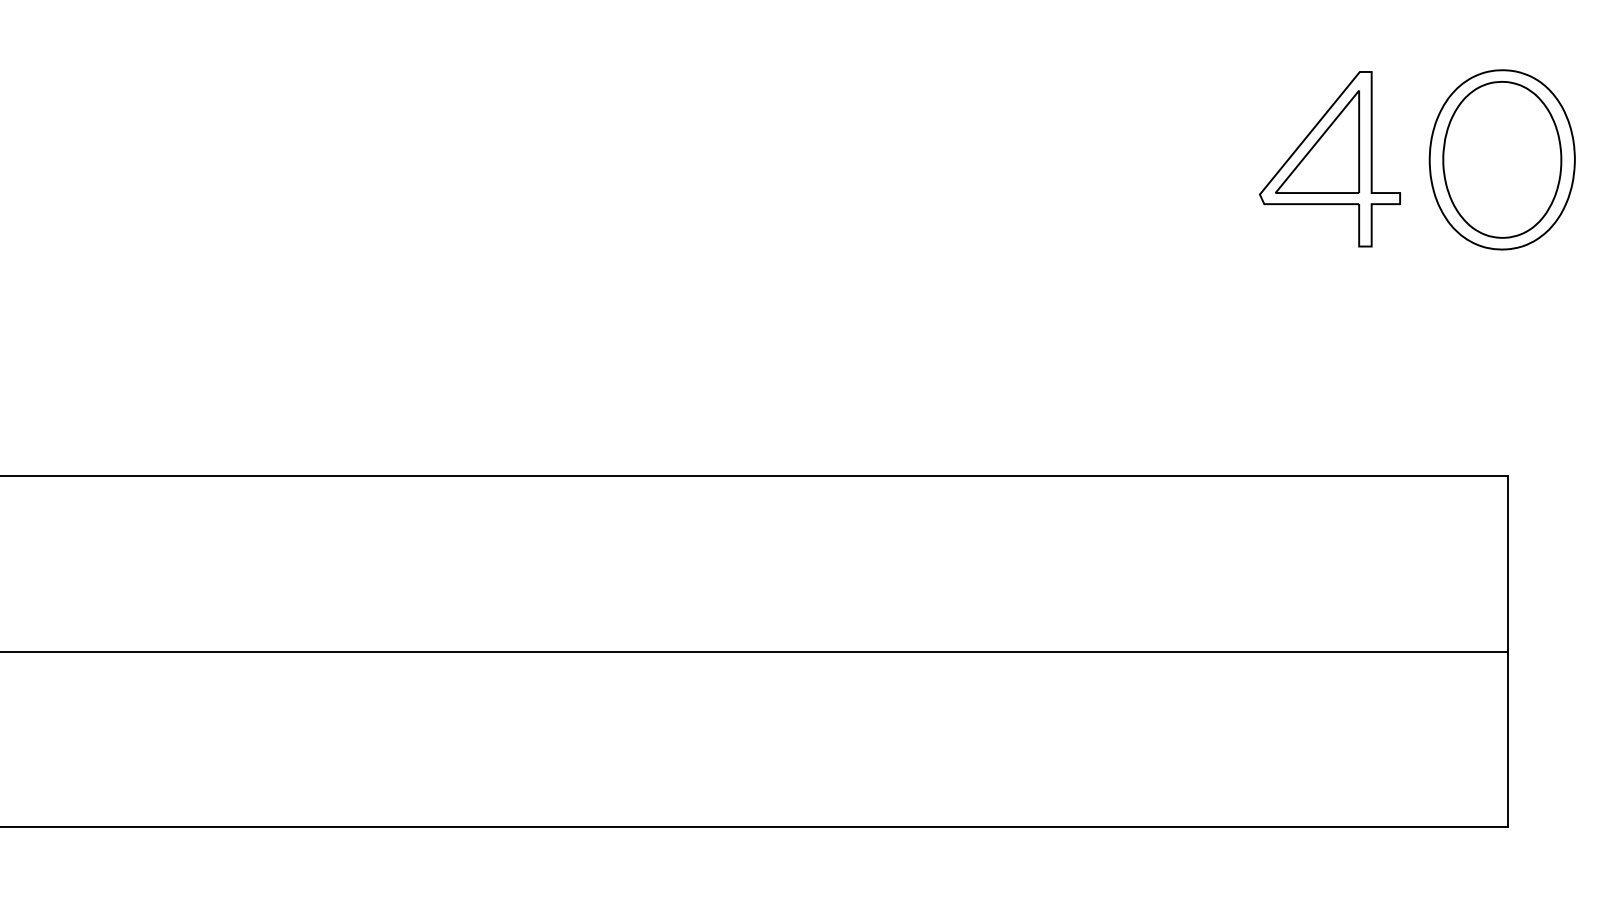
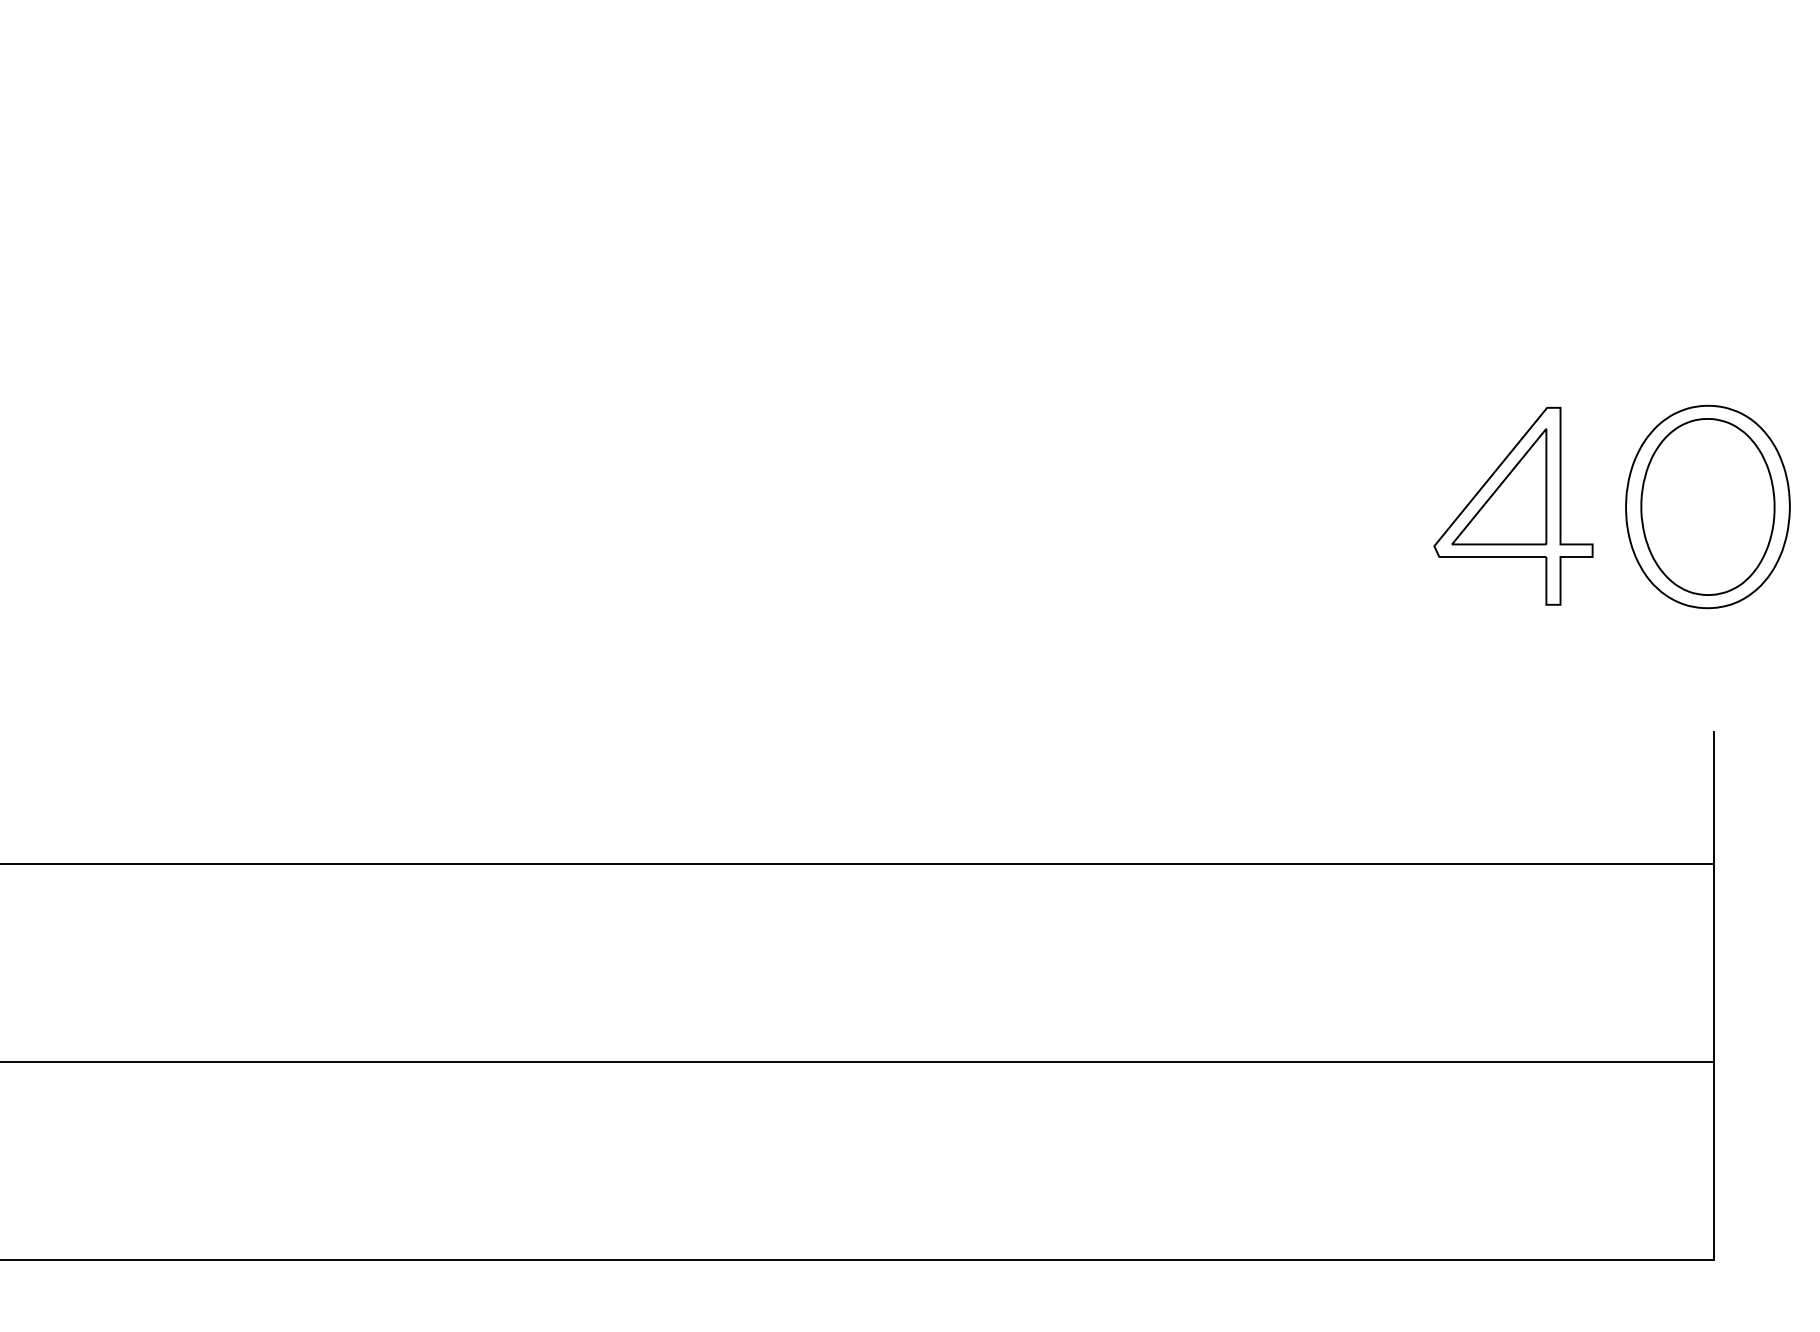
line: (1508, 417) -> (1714, 797), added

